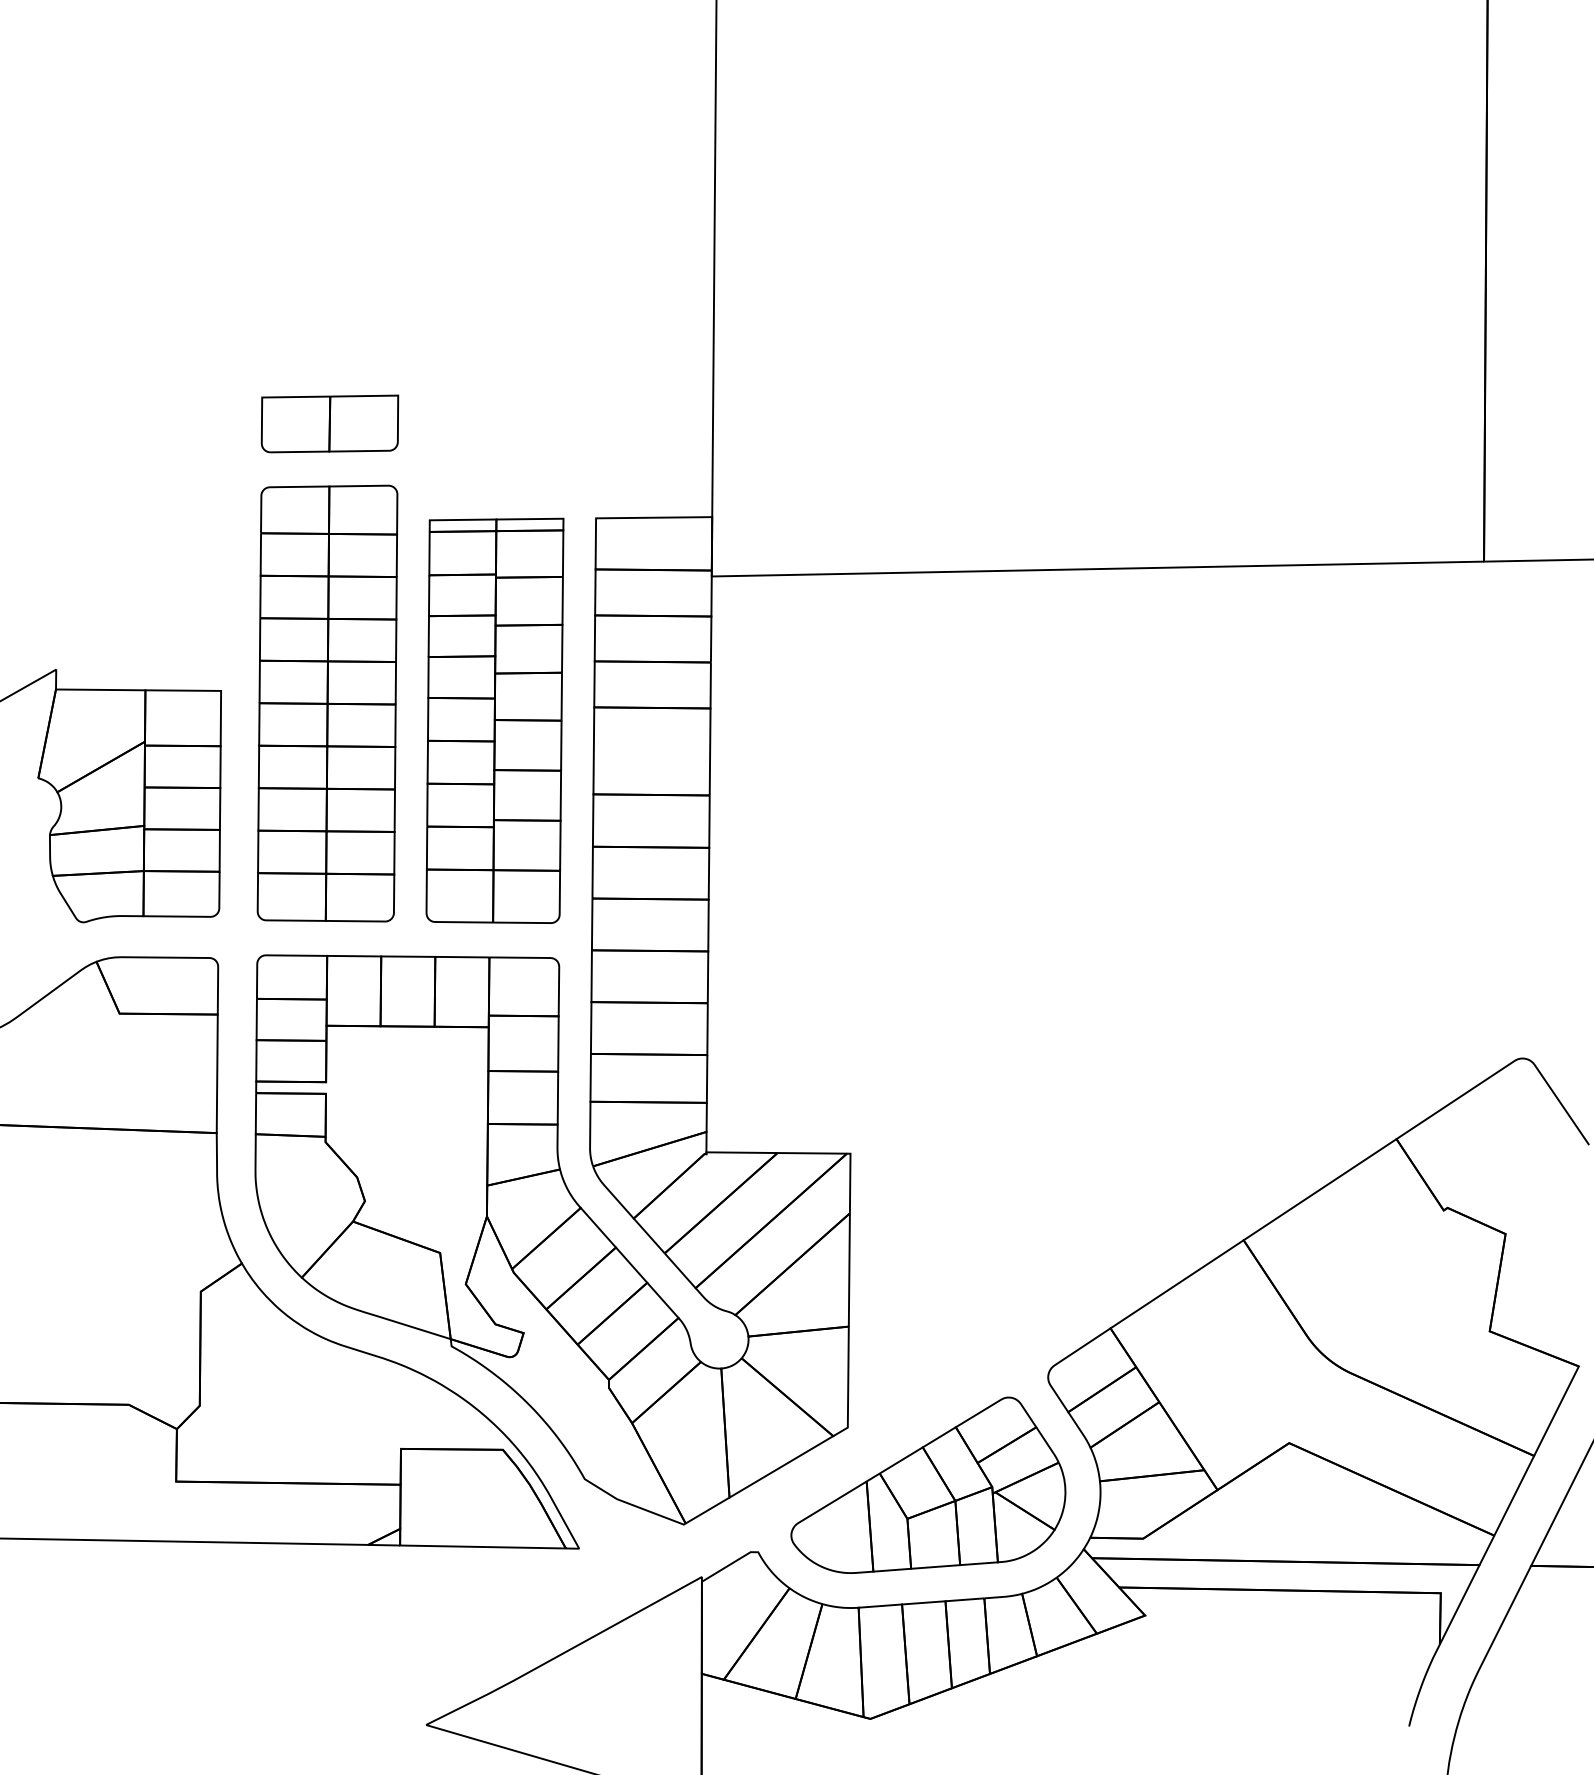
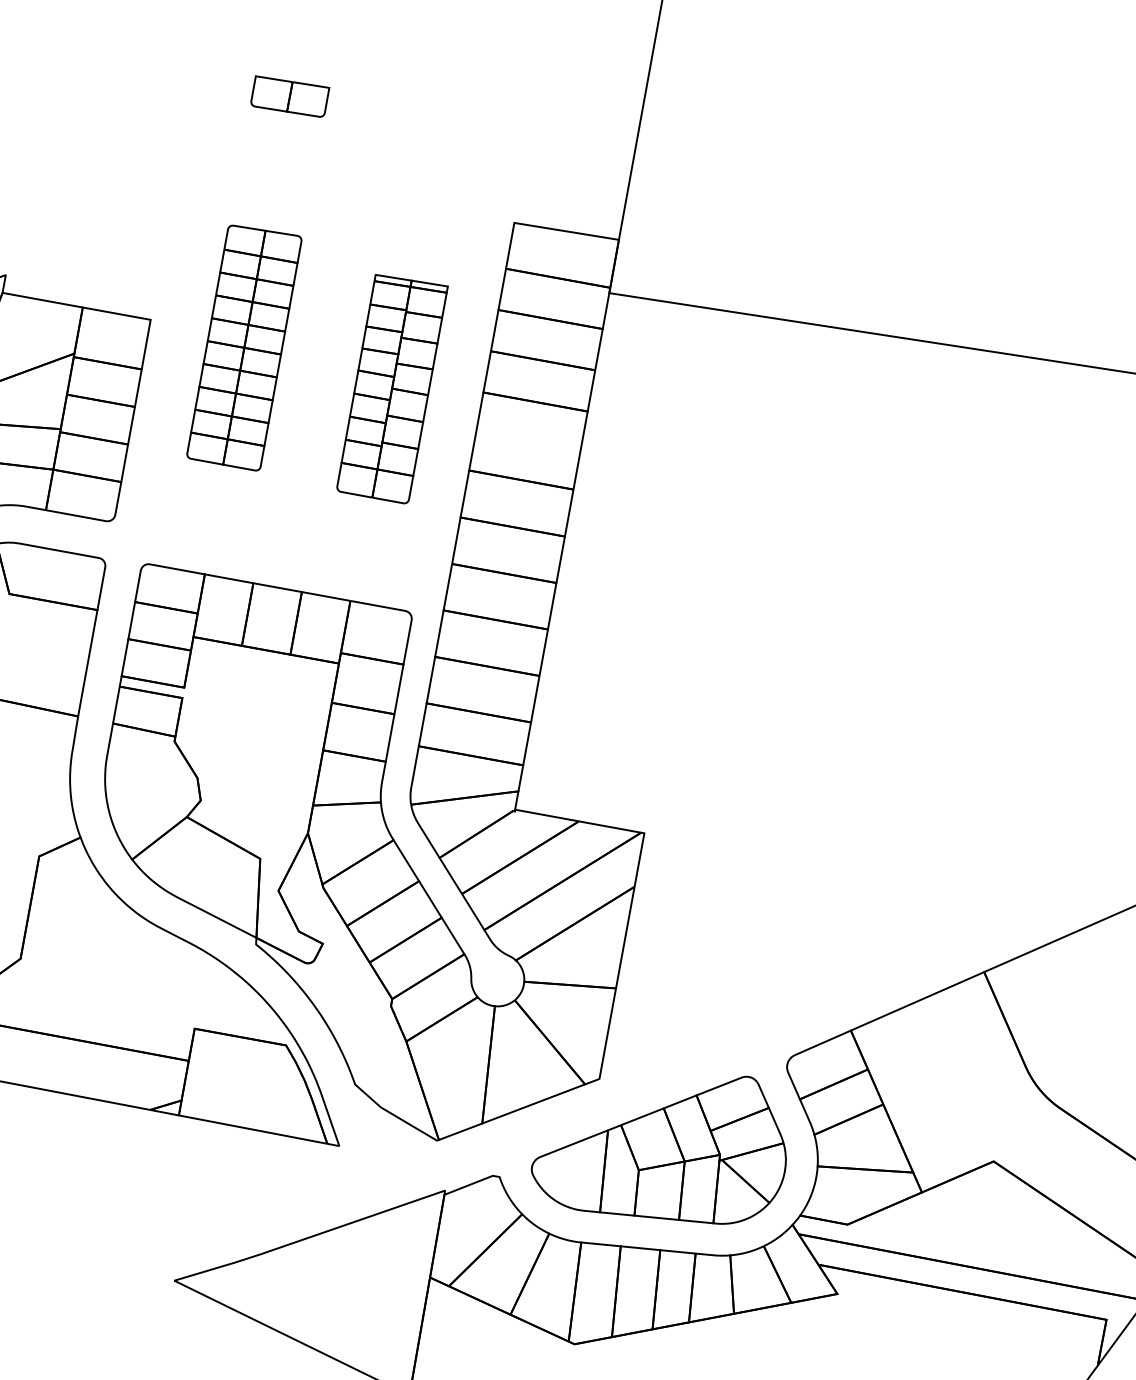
part: (329, 423) -> (289, 96), size x0.6
part: (327, 703) -> (244, 347), size x0.6
part: (494, 720) -> (391, 388), size x0.6

